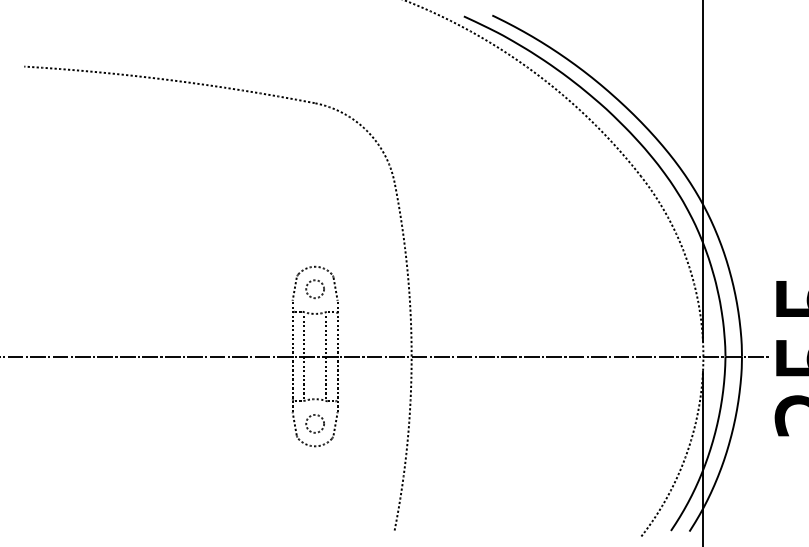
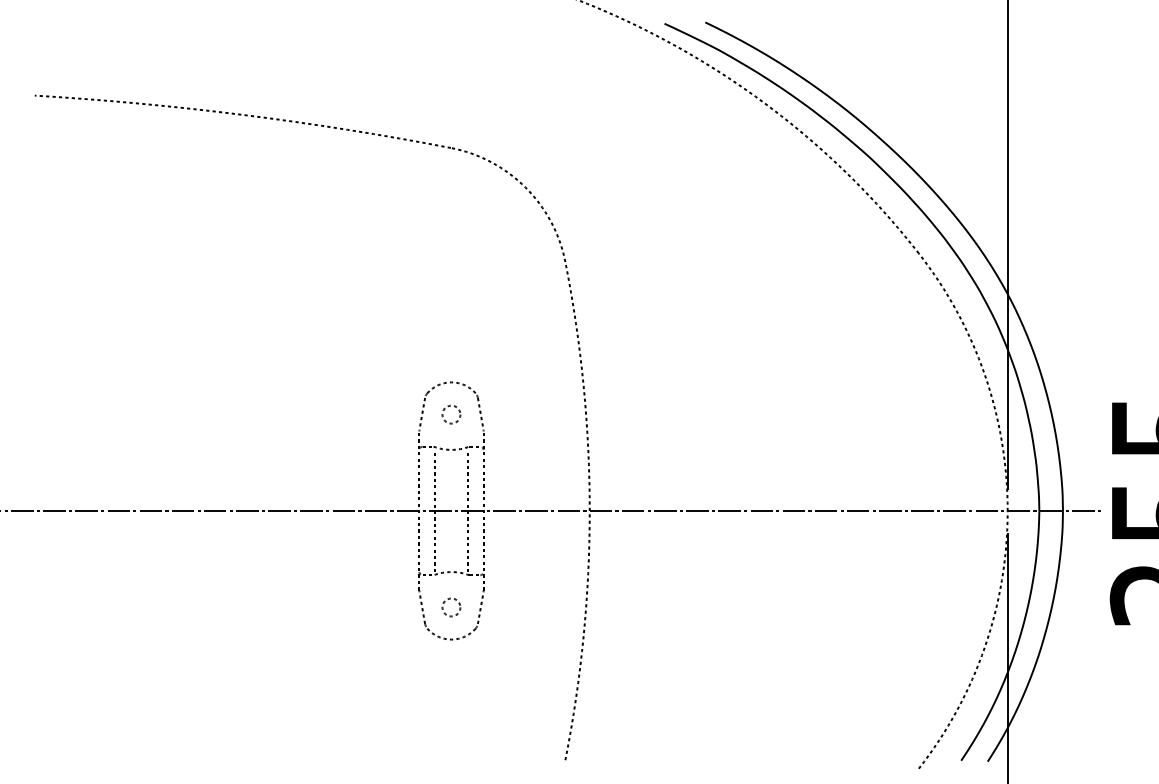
circle: (314, 289) -> (450, 414), size x0.7
circle: (314, 423) -> (450, 606), size x0.7

